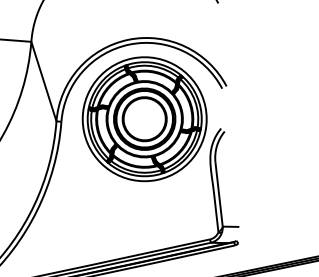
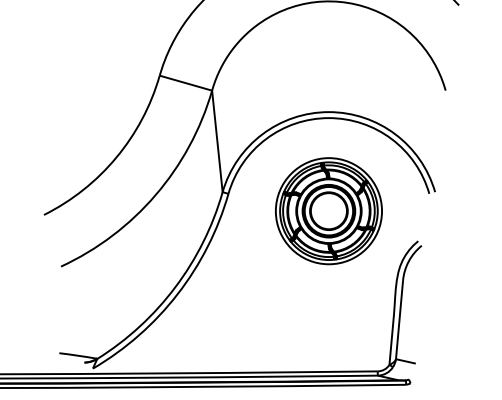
part: (144, 118) -> (328, 210), size x0.7

